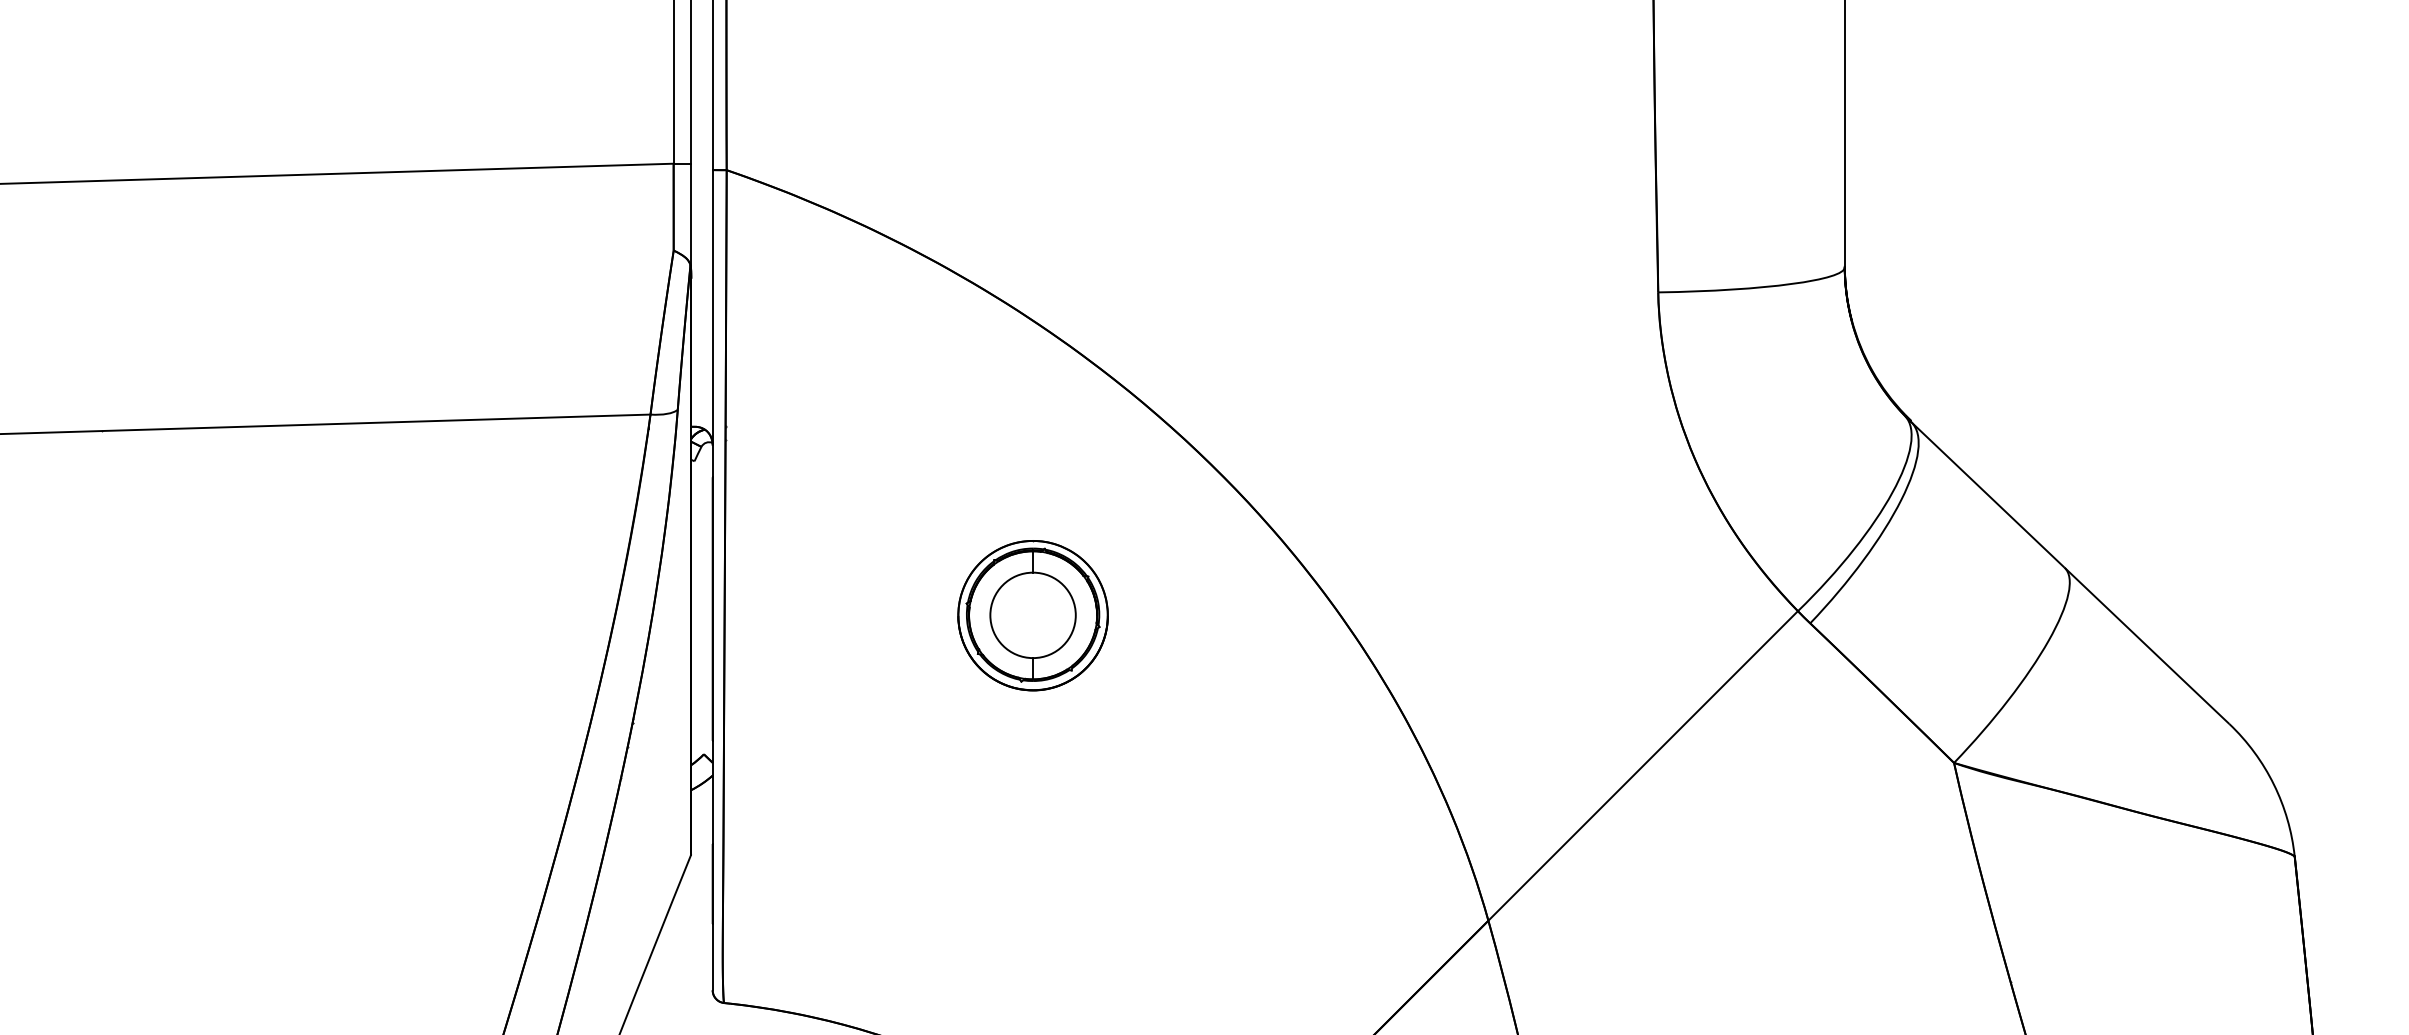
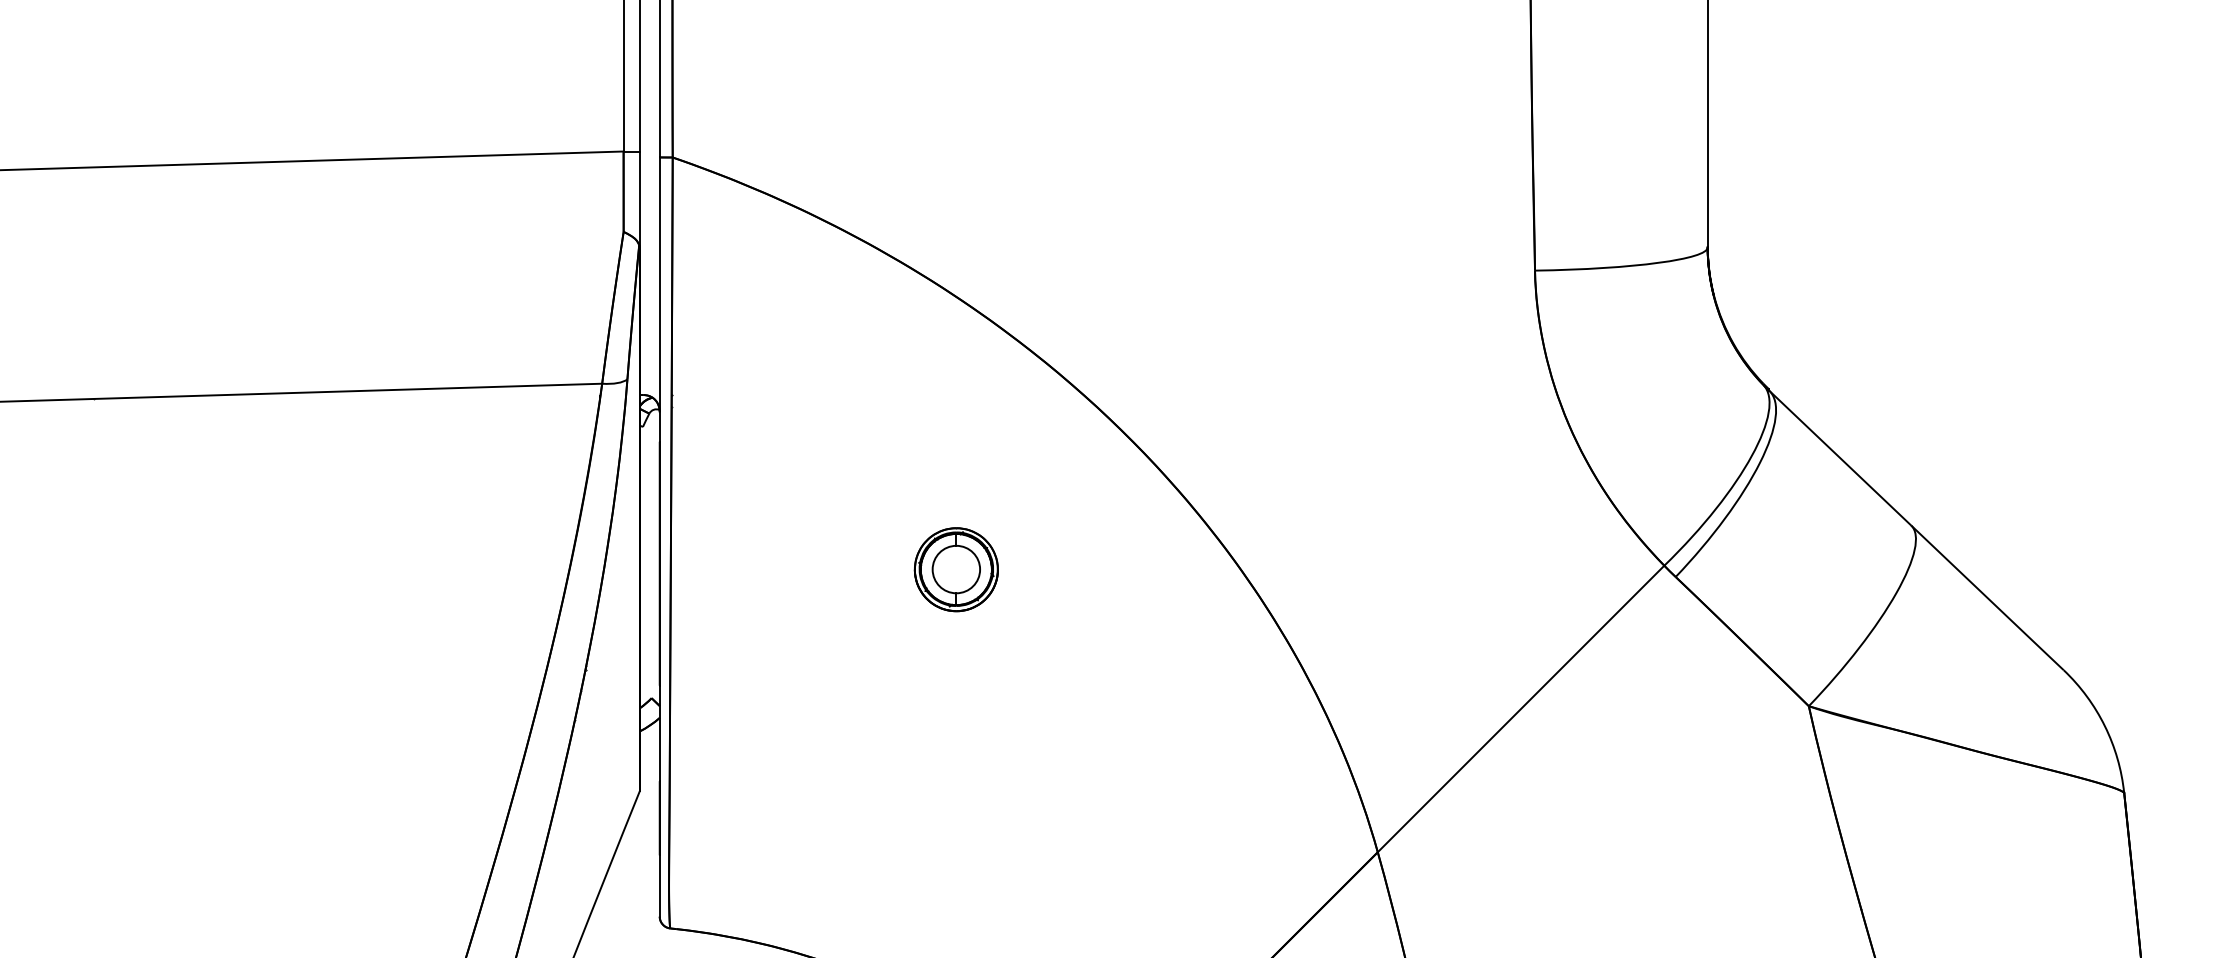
part: (1033, 615) -> (956, 569), size x0.6

